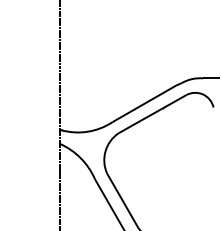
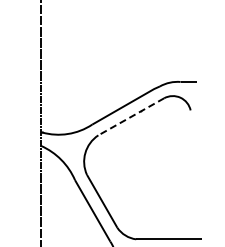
line: (152, 113) -> (131, 116), solid -> dashed

